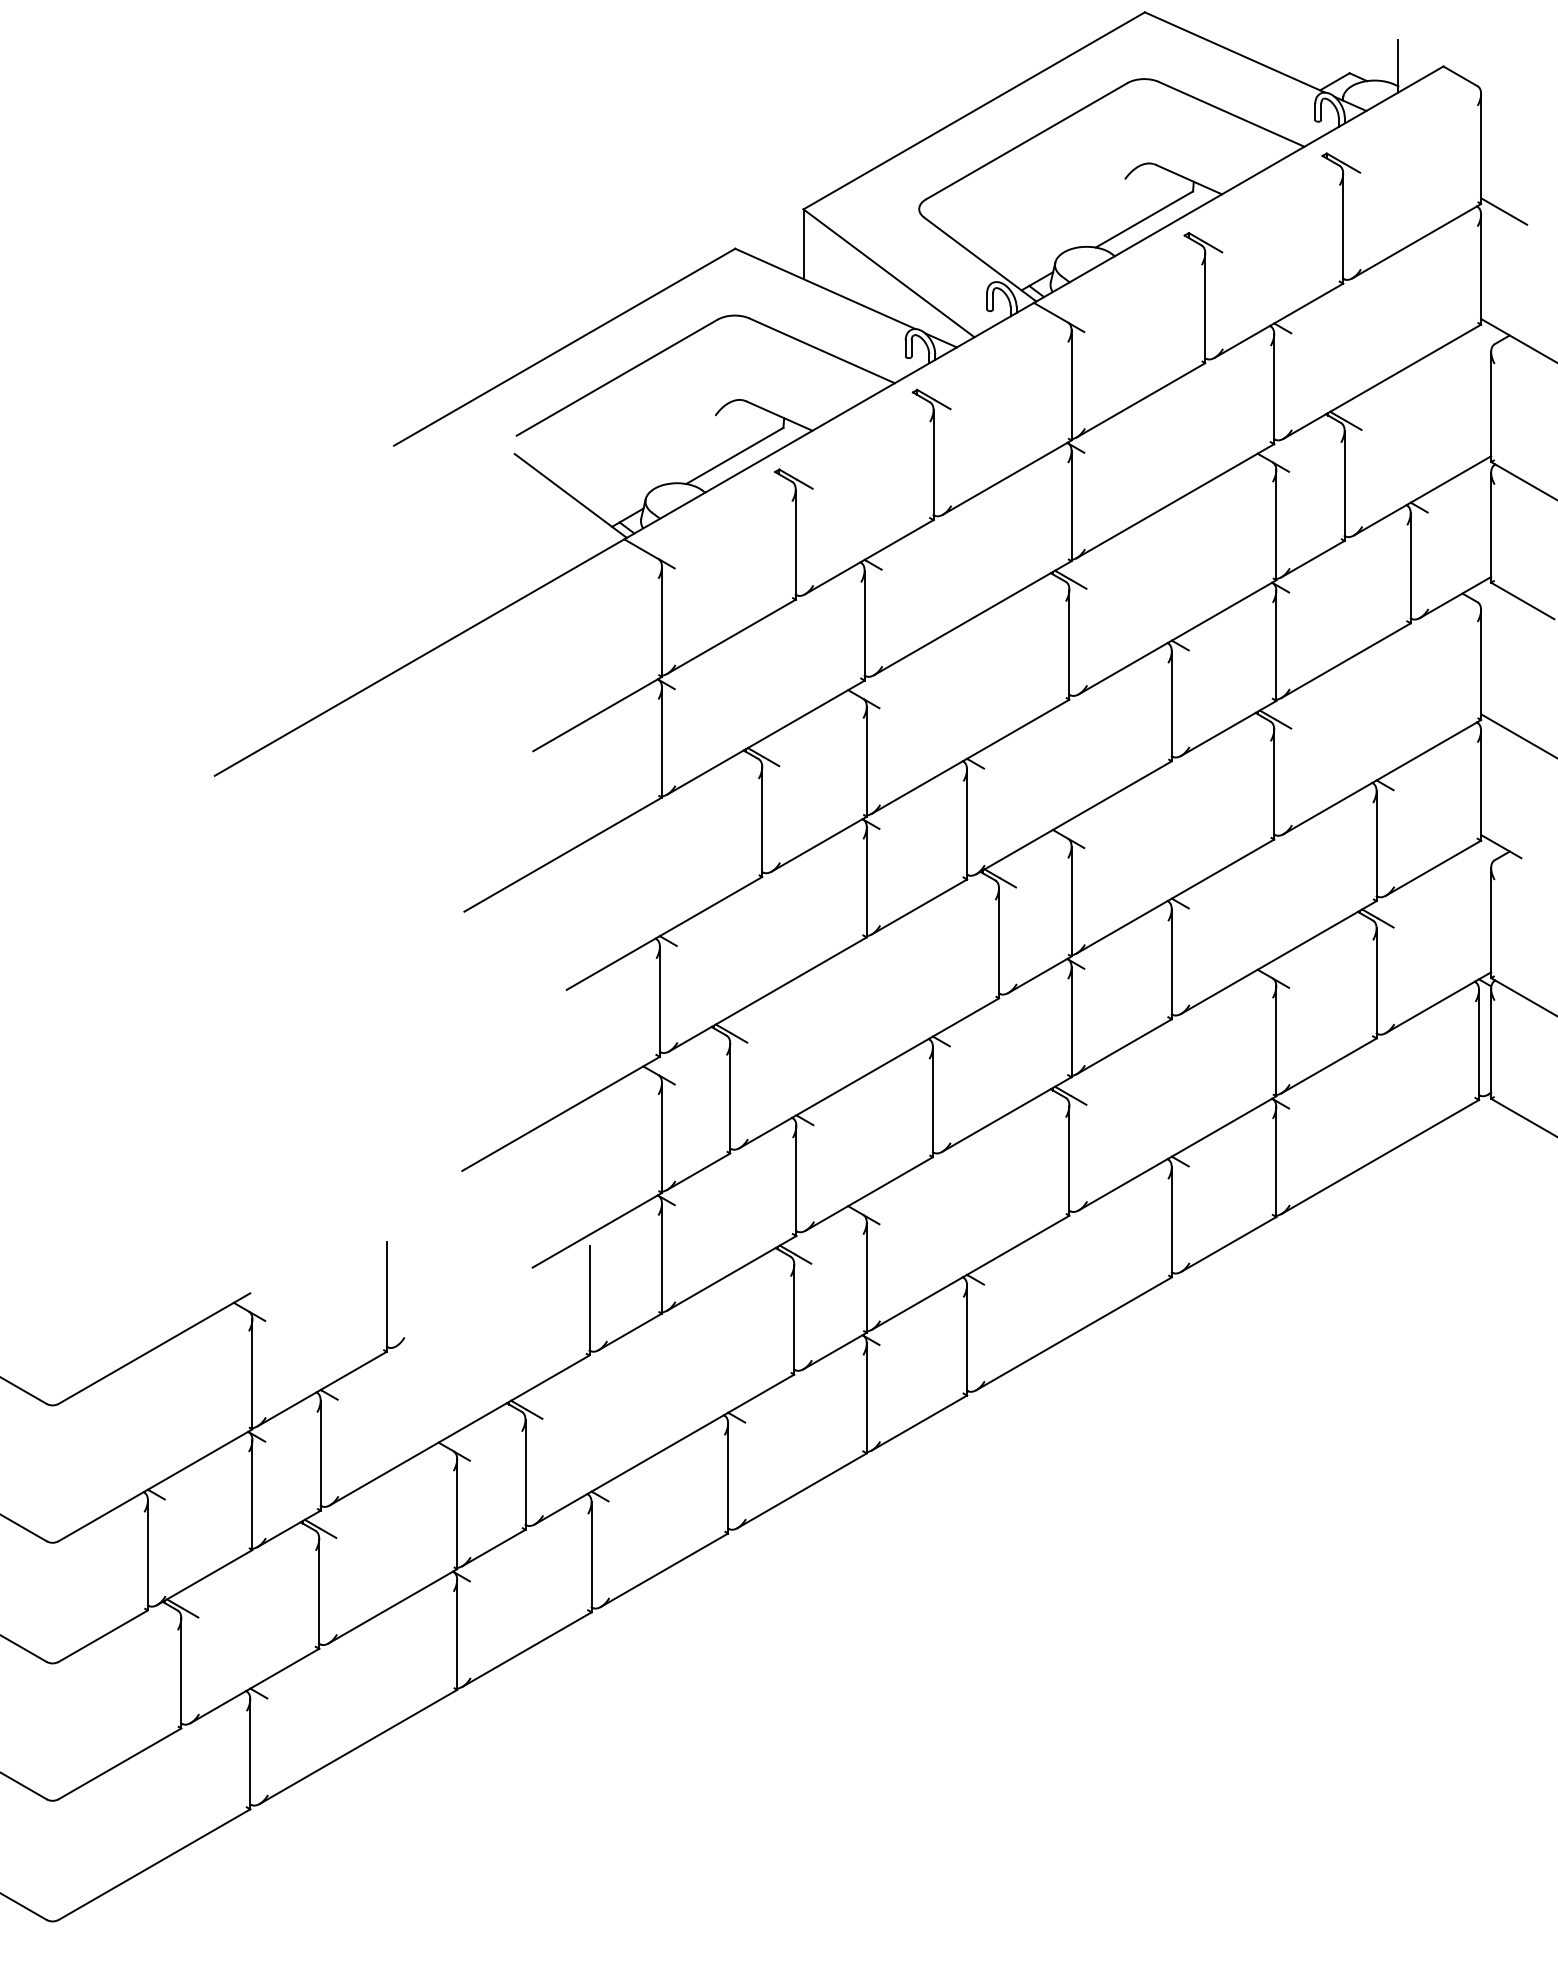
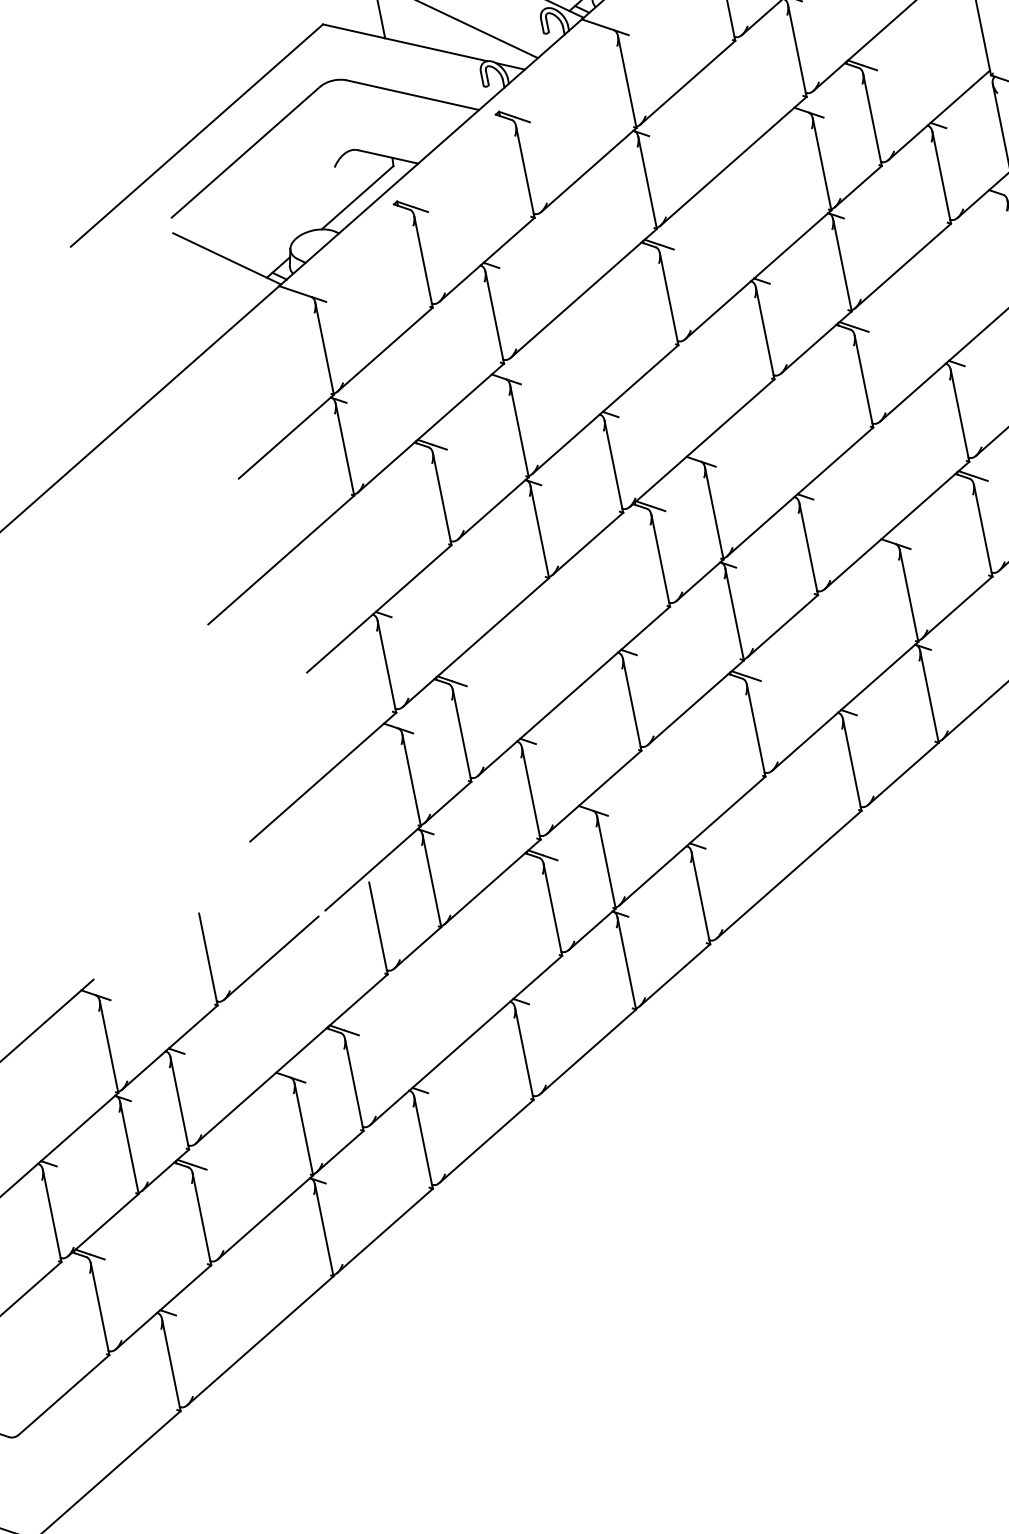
line: (459, 1309) -> (271, 957), added

